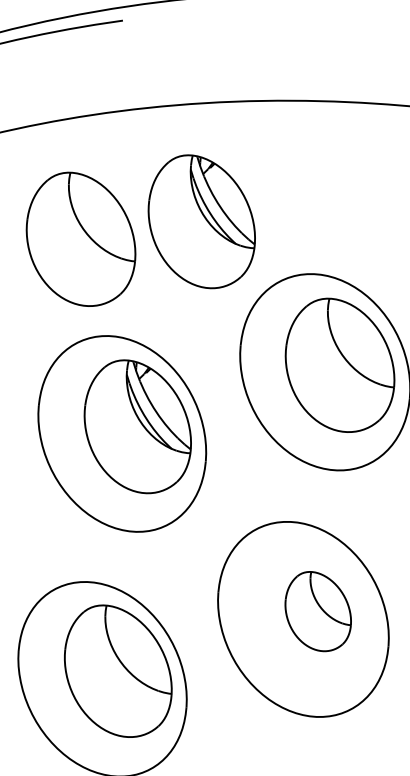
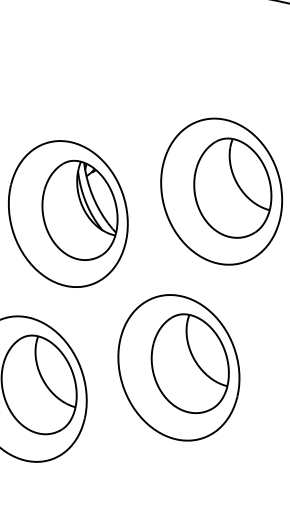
part: (201, 221) -> (148, 69), removed
part: (80, 238) -> (59, 68), removed
part: (317, 611) -> (189, 363), size x1.67

